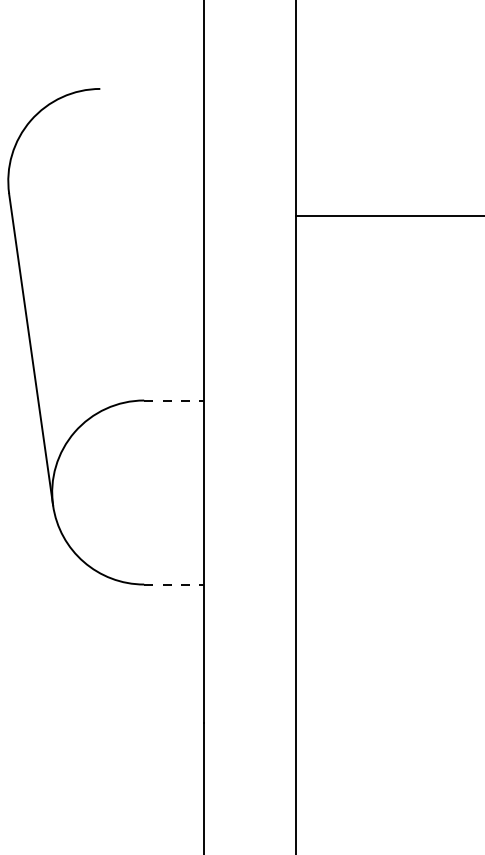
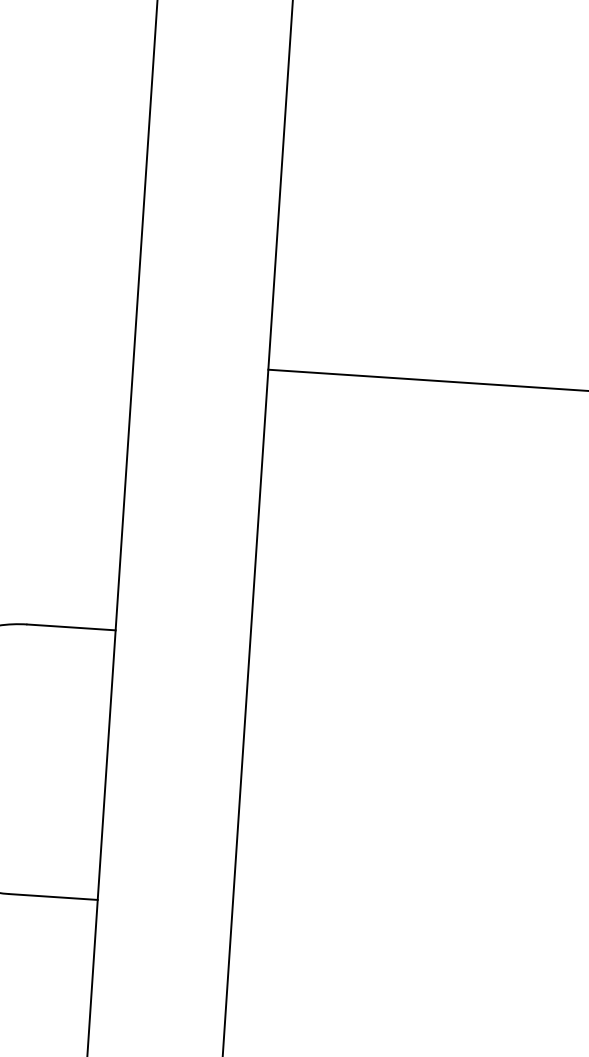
line: (174, 400) -> (71, 627), dashed -> solid
line: (174, 584) -> (53, 896), dashed -> solid

